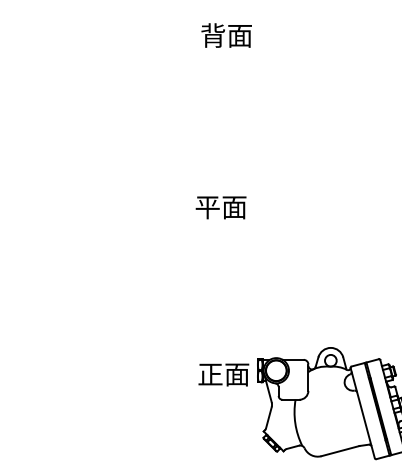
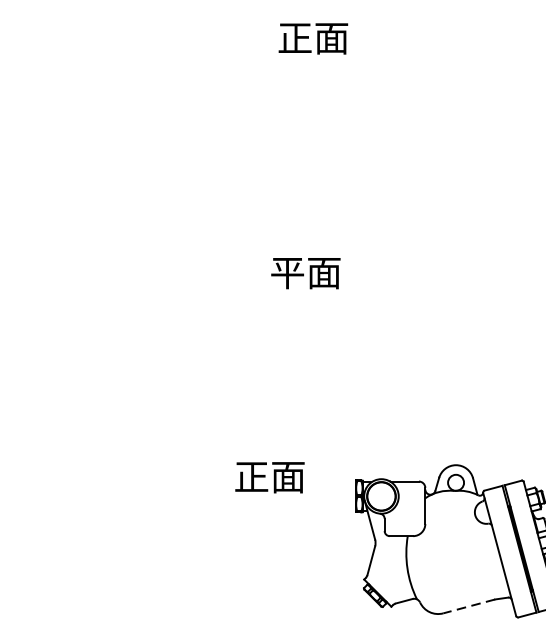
text: (213, 35) -> (295, 37), 背面 -> 正面
text: (223, 374) -> (269, 476), moved
line: (340, 451) -> (469, 606), solid -> dashed

